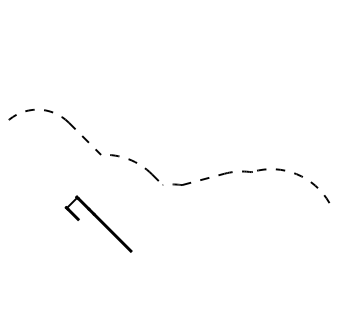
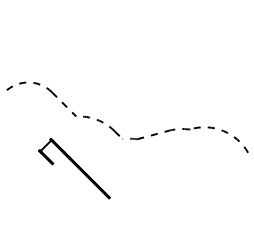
part: (98, 223) -> (74, 168), size x1.43

